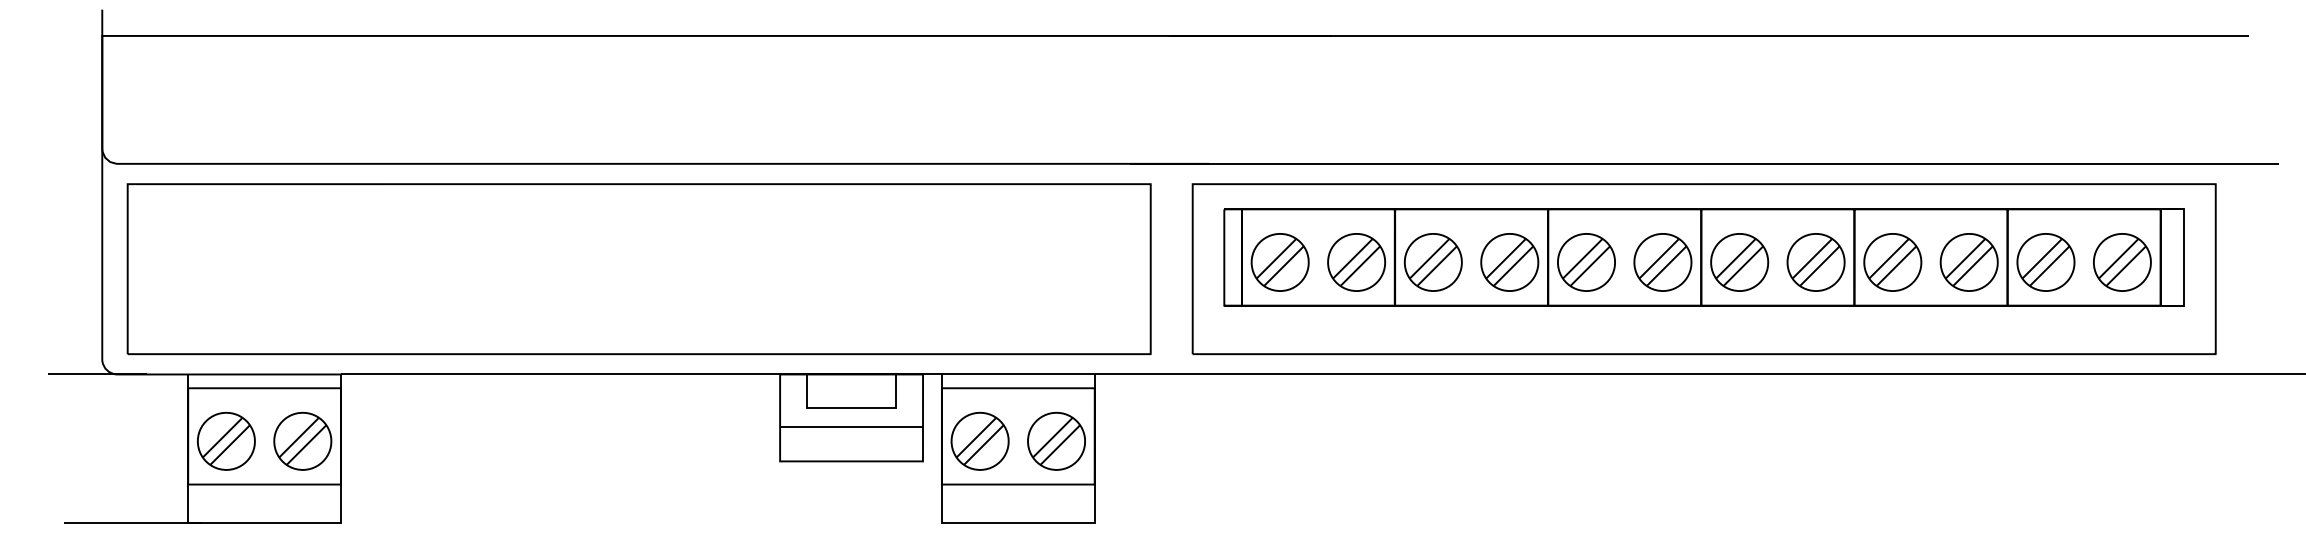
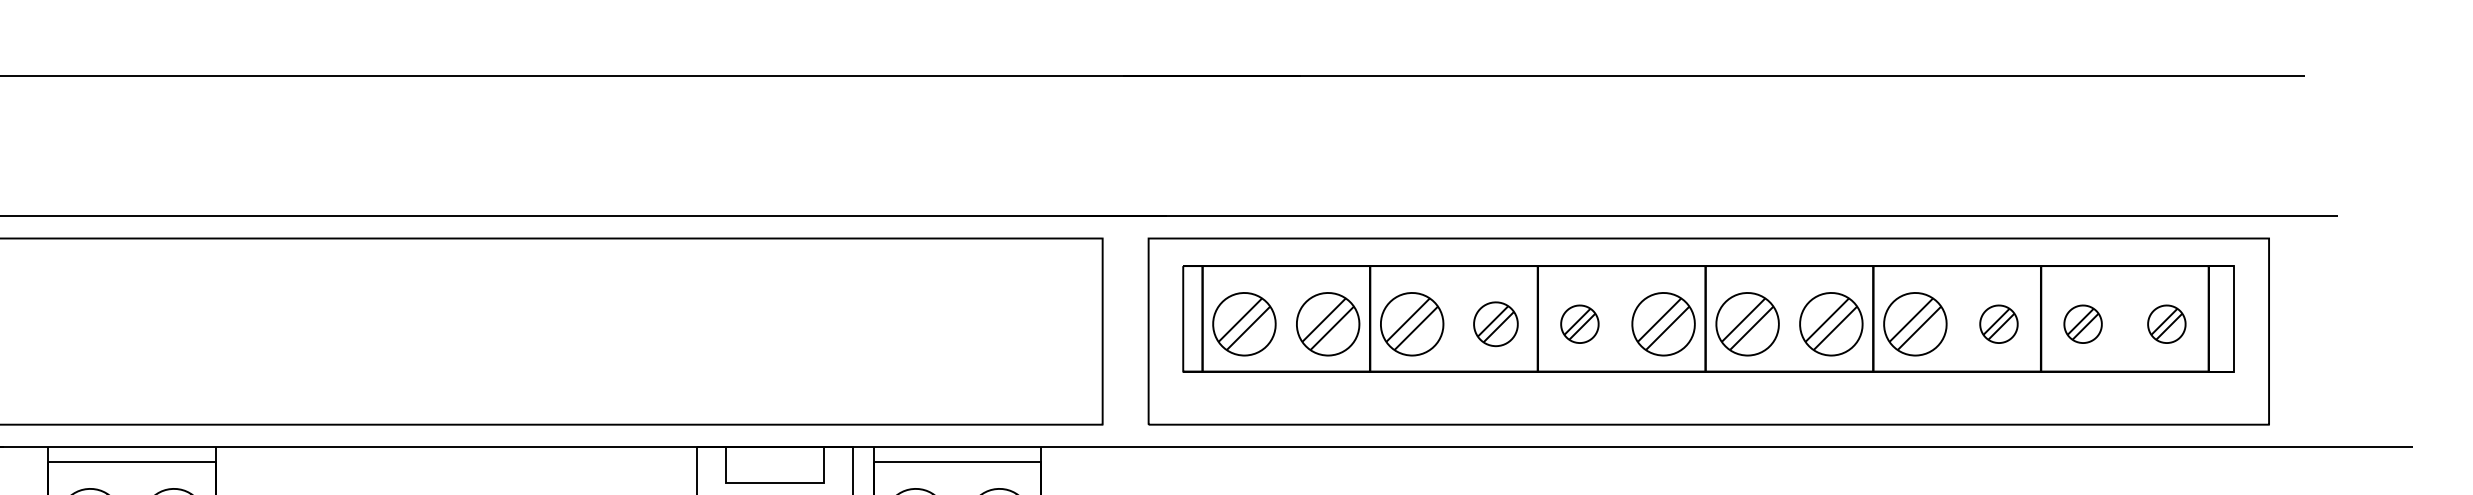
part: (1509, 262) -> (1495, 324), size x0.7
part: (1586, 262) -> (1579, 324), size x0.6
part: (1968, 262) -> (1998, 324), size x0.6
part: (2045, 262) -> (2082, 324), size x0.6
part: (2122, 262) -> (2166, 324), size x0.6

